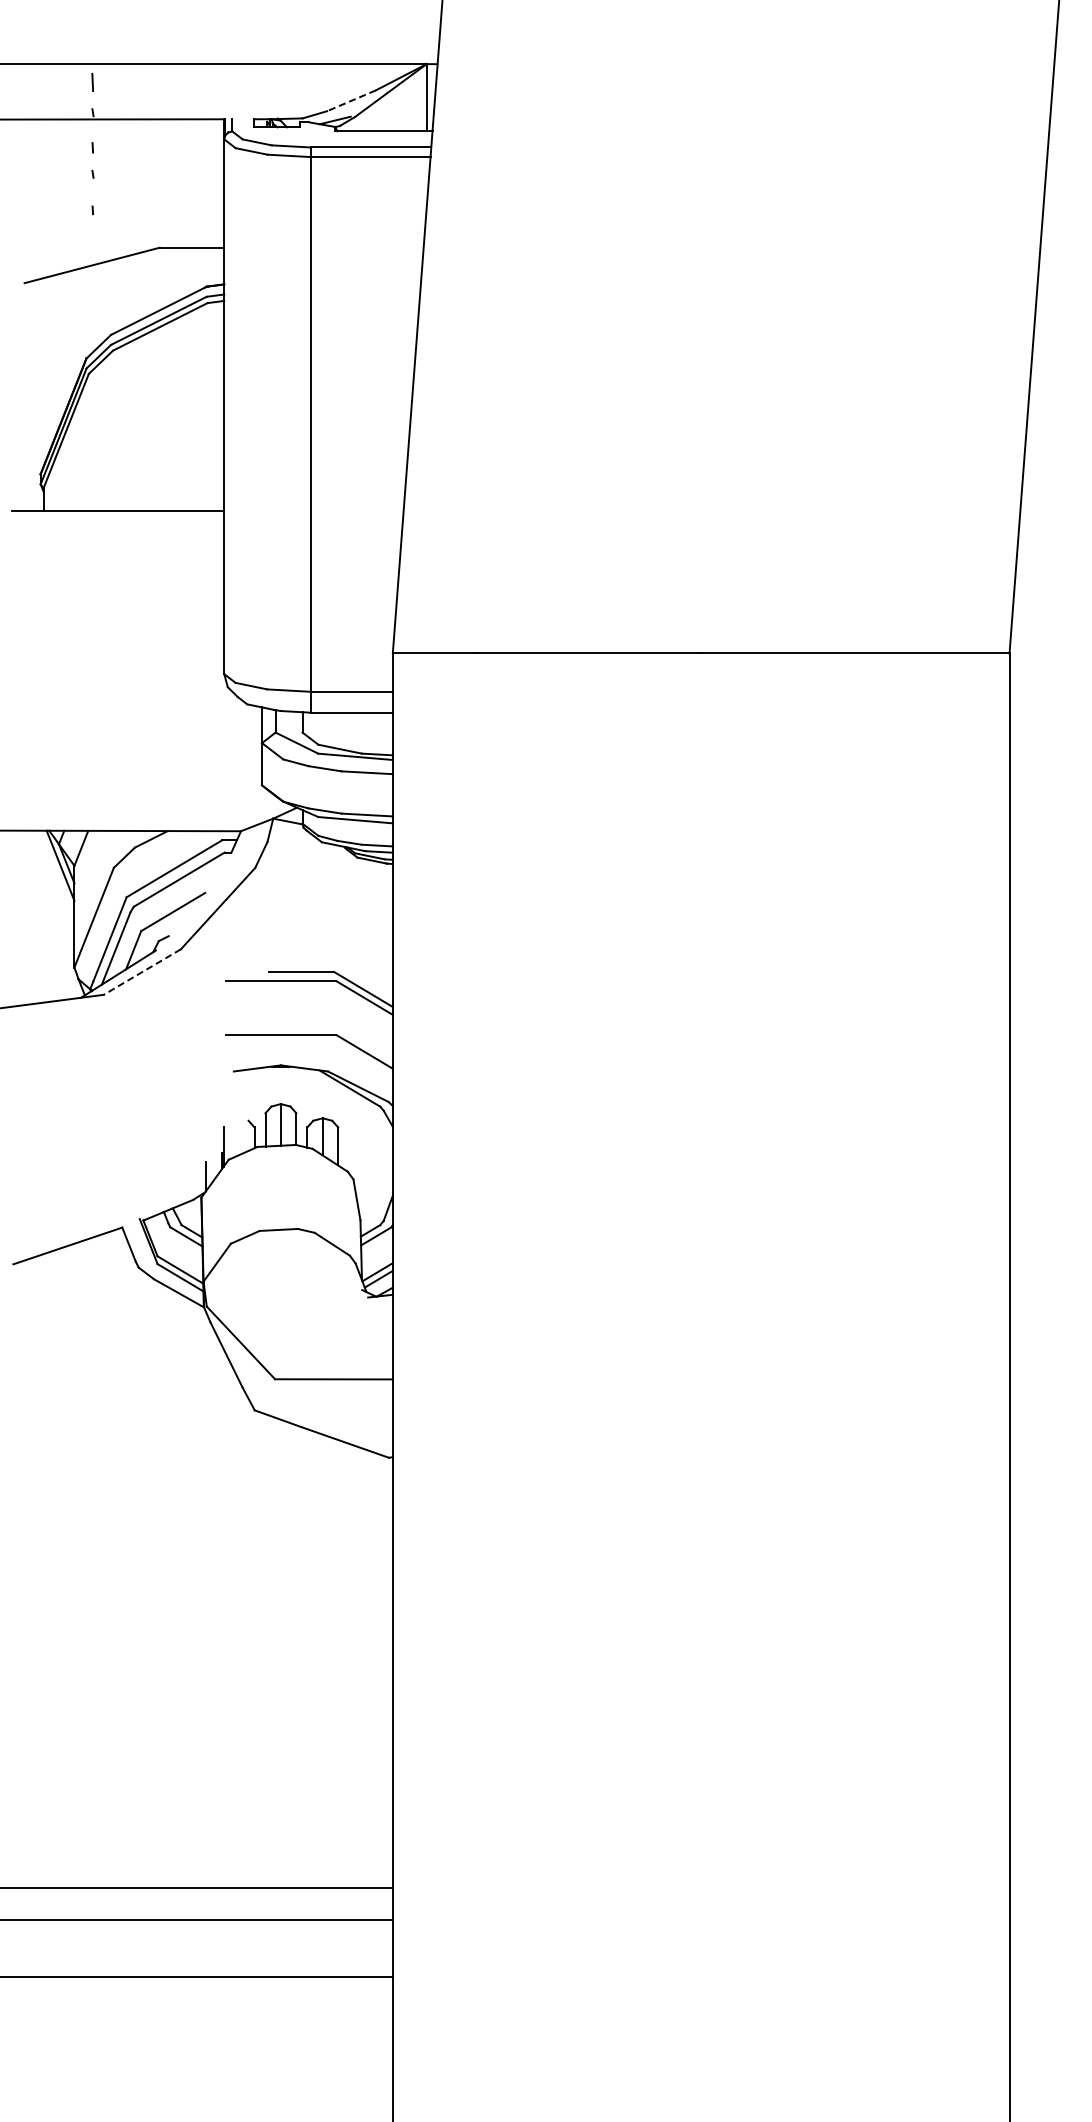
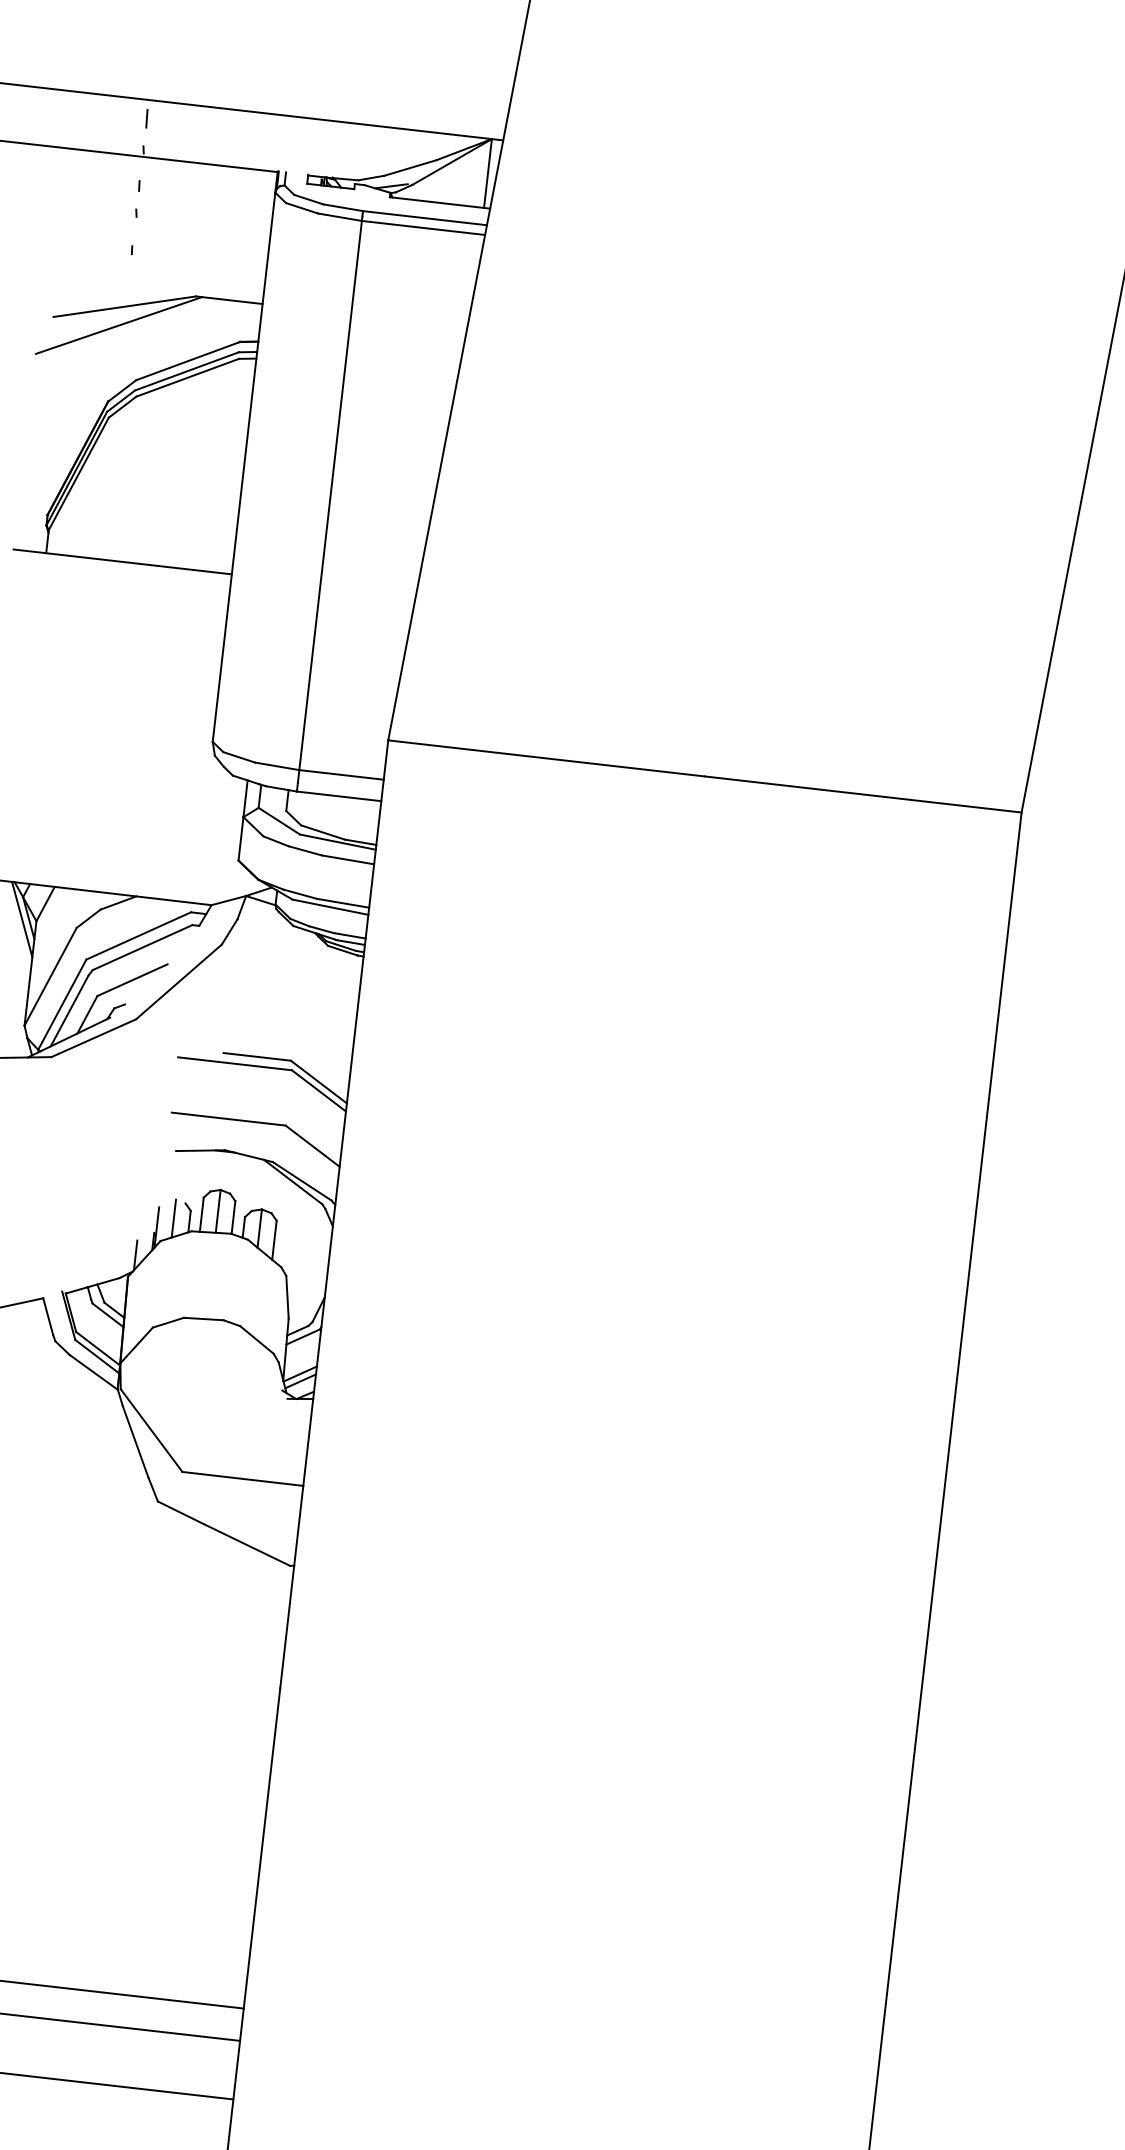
line: (351, 100) -> (410, 167), dashed -> solid
line: (88, 283) -> (119, 324), added
line: (142, 972) -> (93, 1038), dashed -> solid
line: (239, 1136) -> (174, 1218), added

